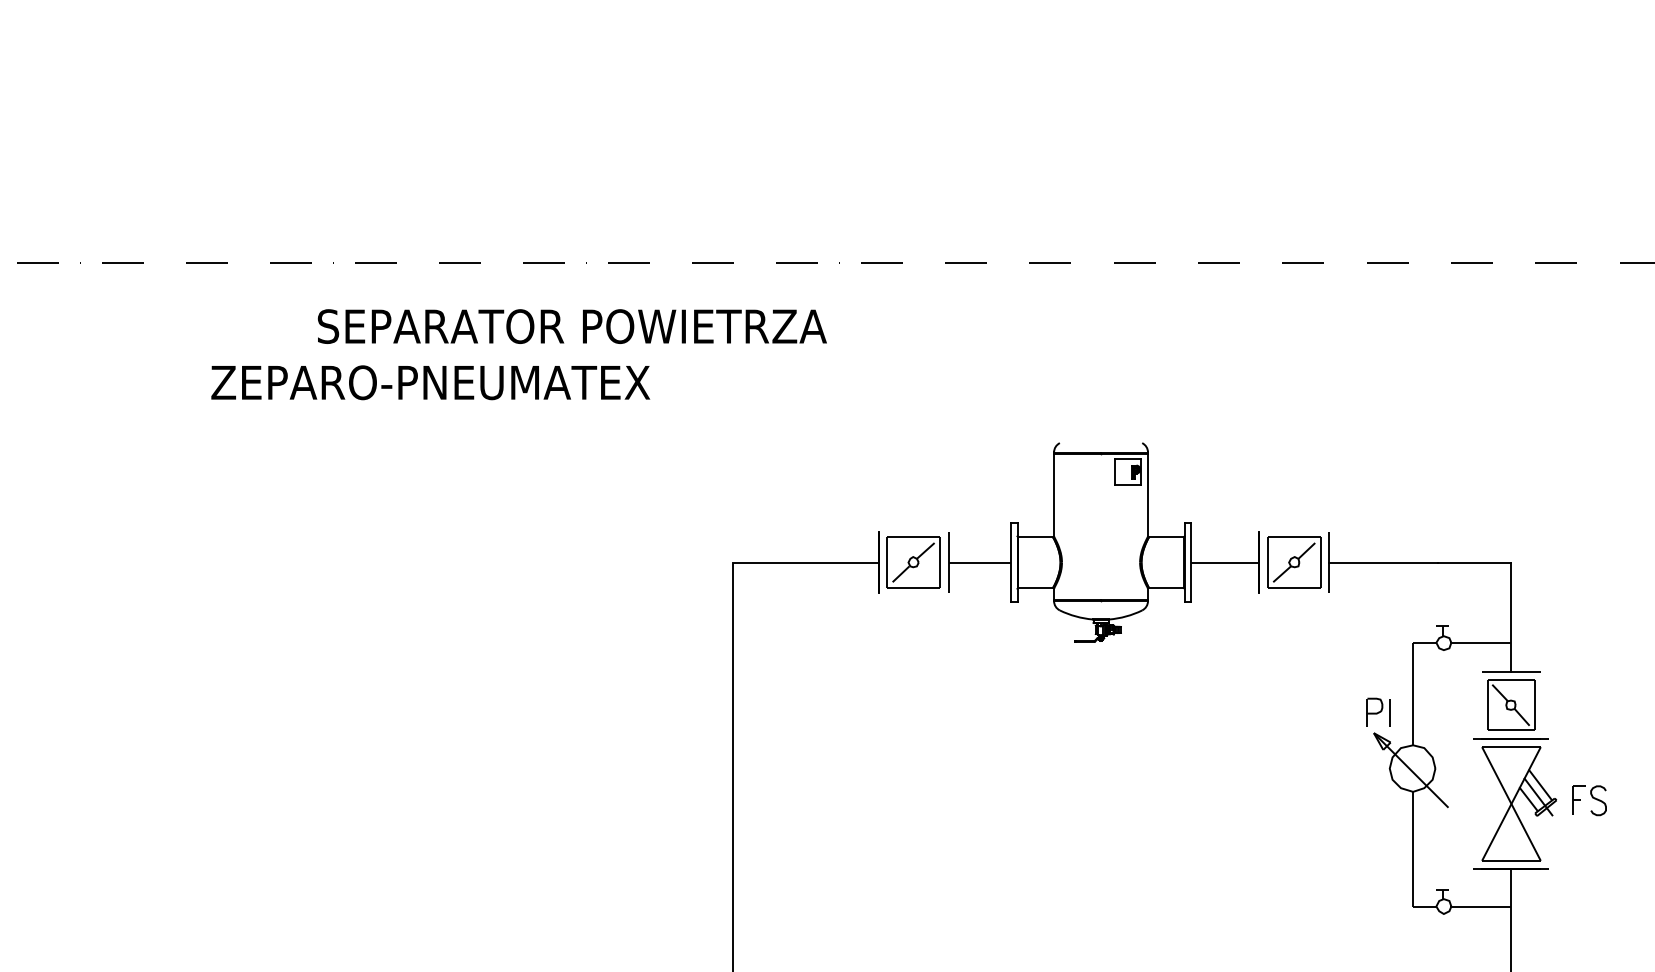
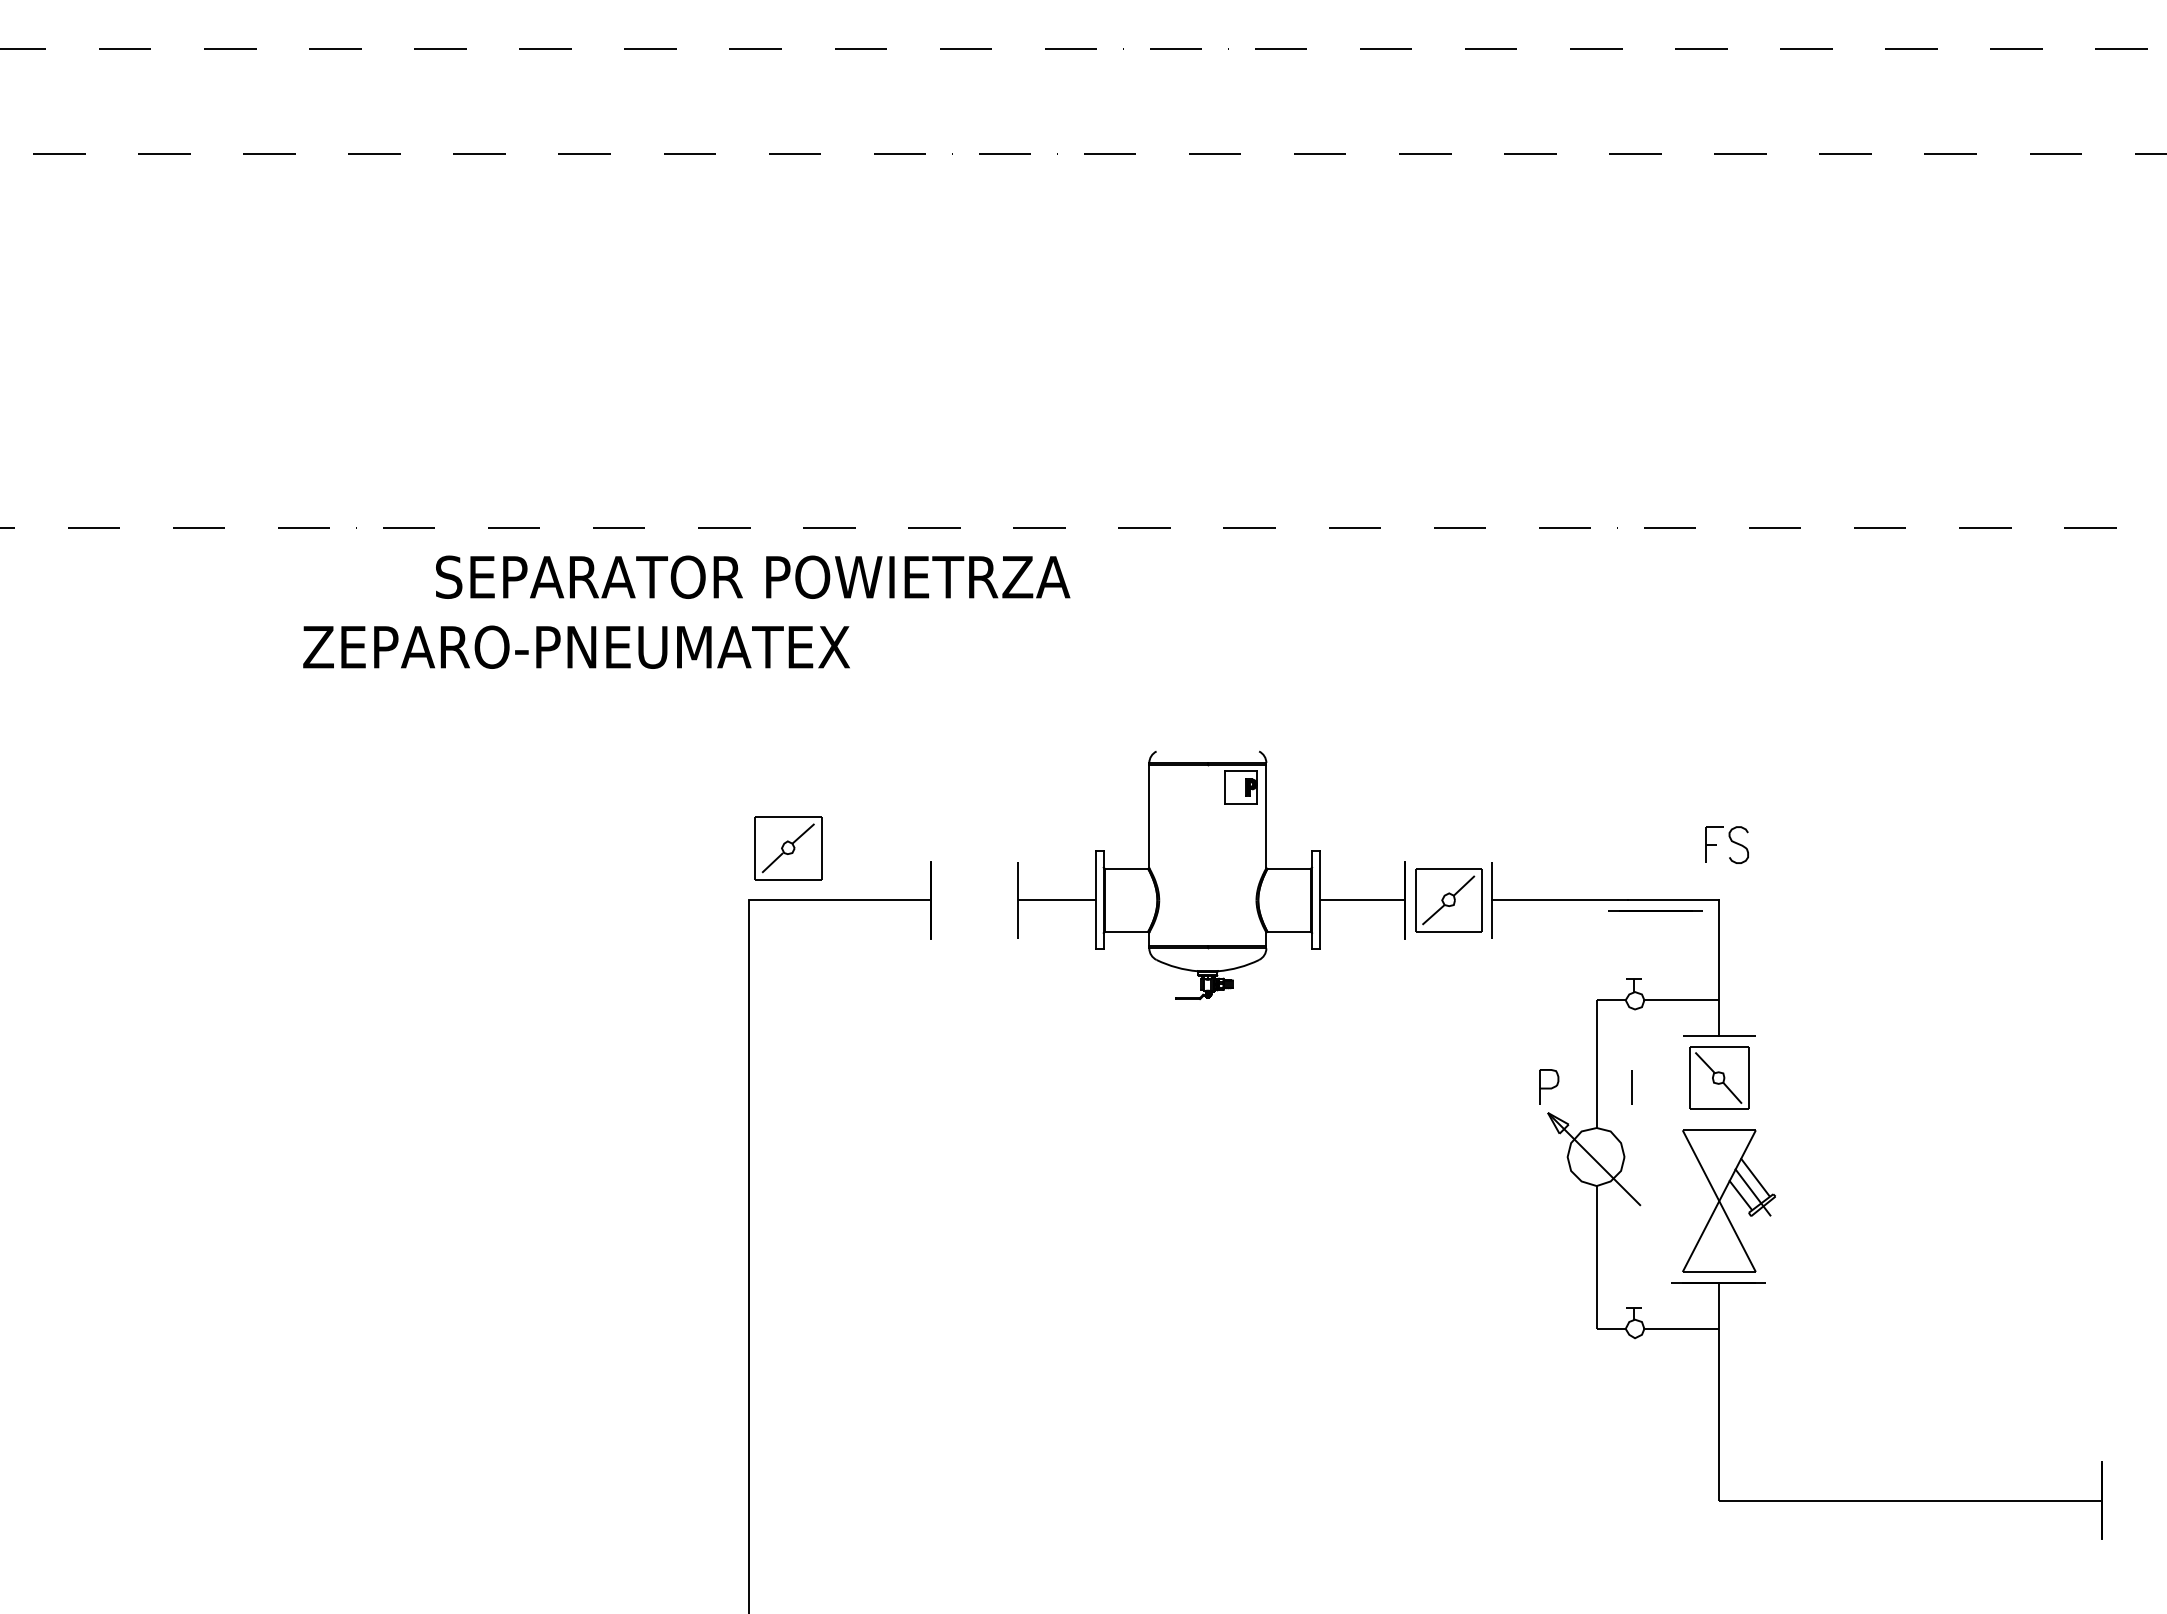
text: (518, 354) -> (686, 611), moved
part: (913, 562) -> (788, 848), moved
line: (1389, 712) -> (1631, 1087), moved
line: (1510, 738) -> (1655, 910), moved
part: (1588, 800) -> (1726, 844), moved

